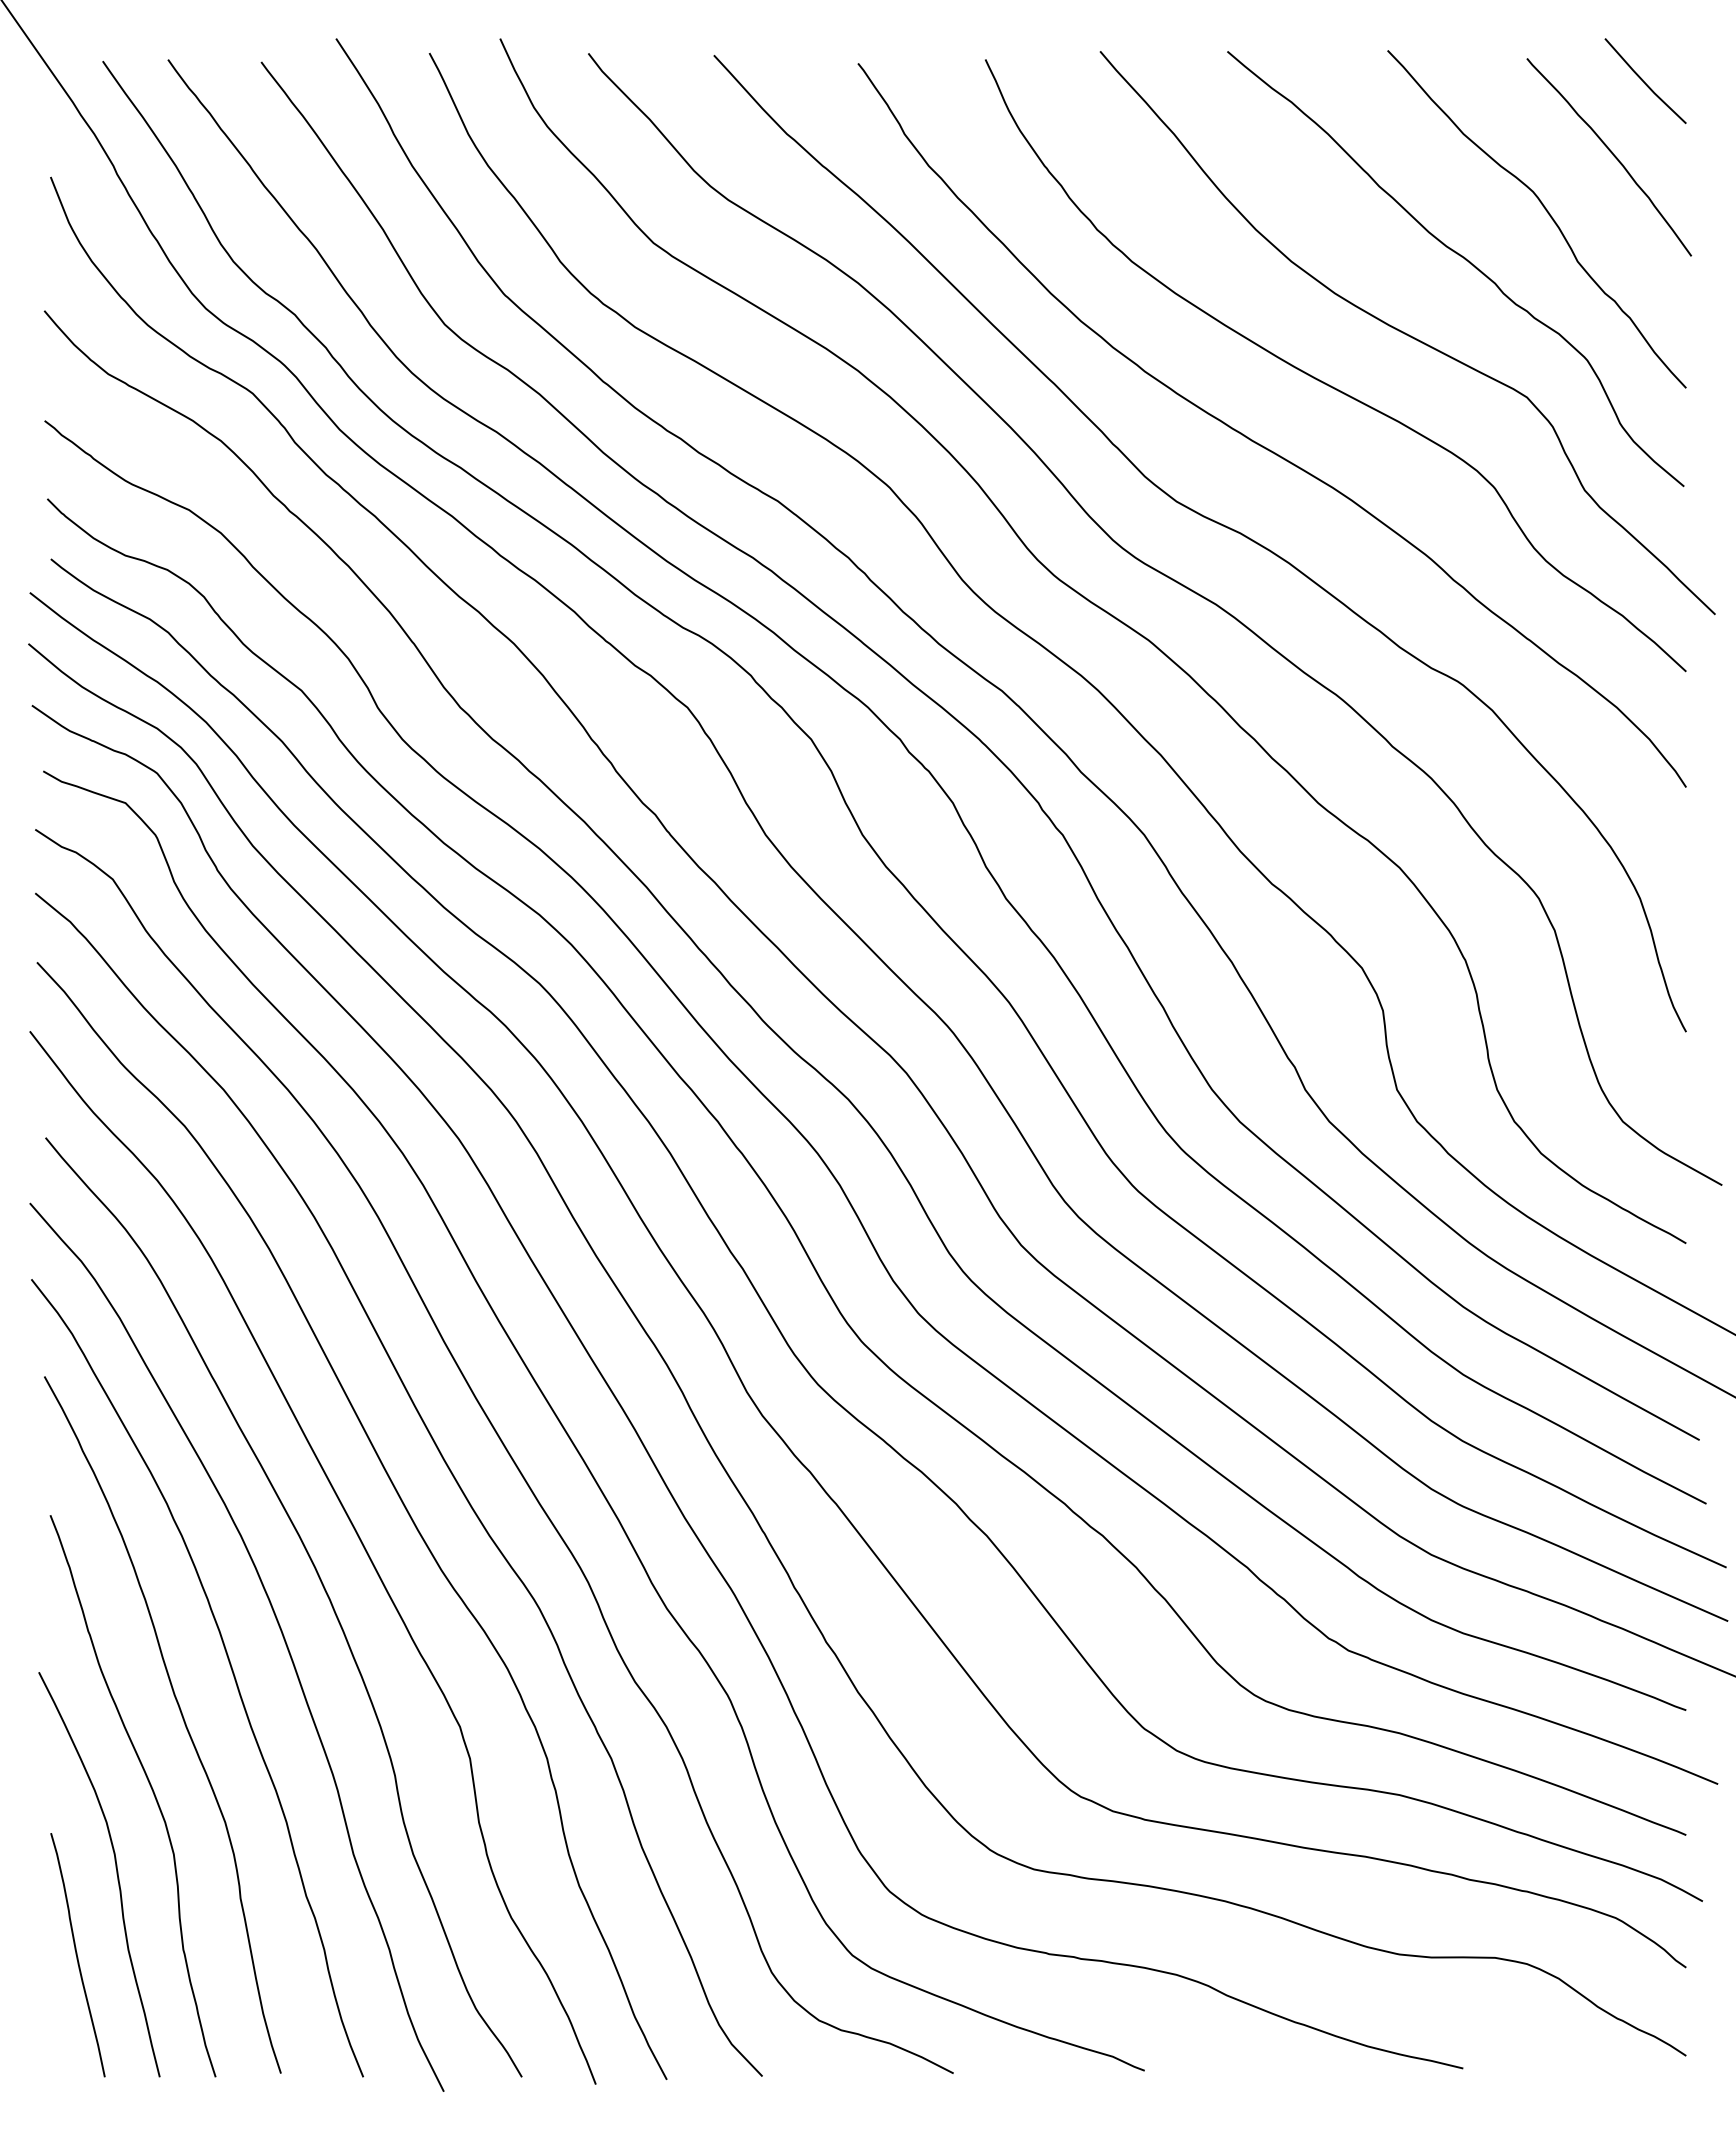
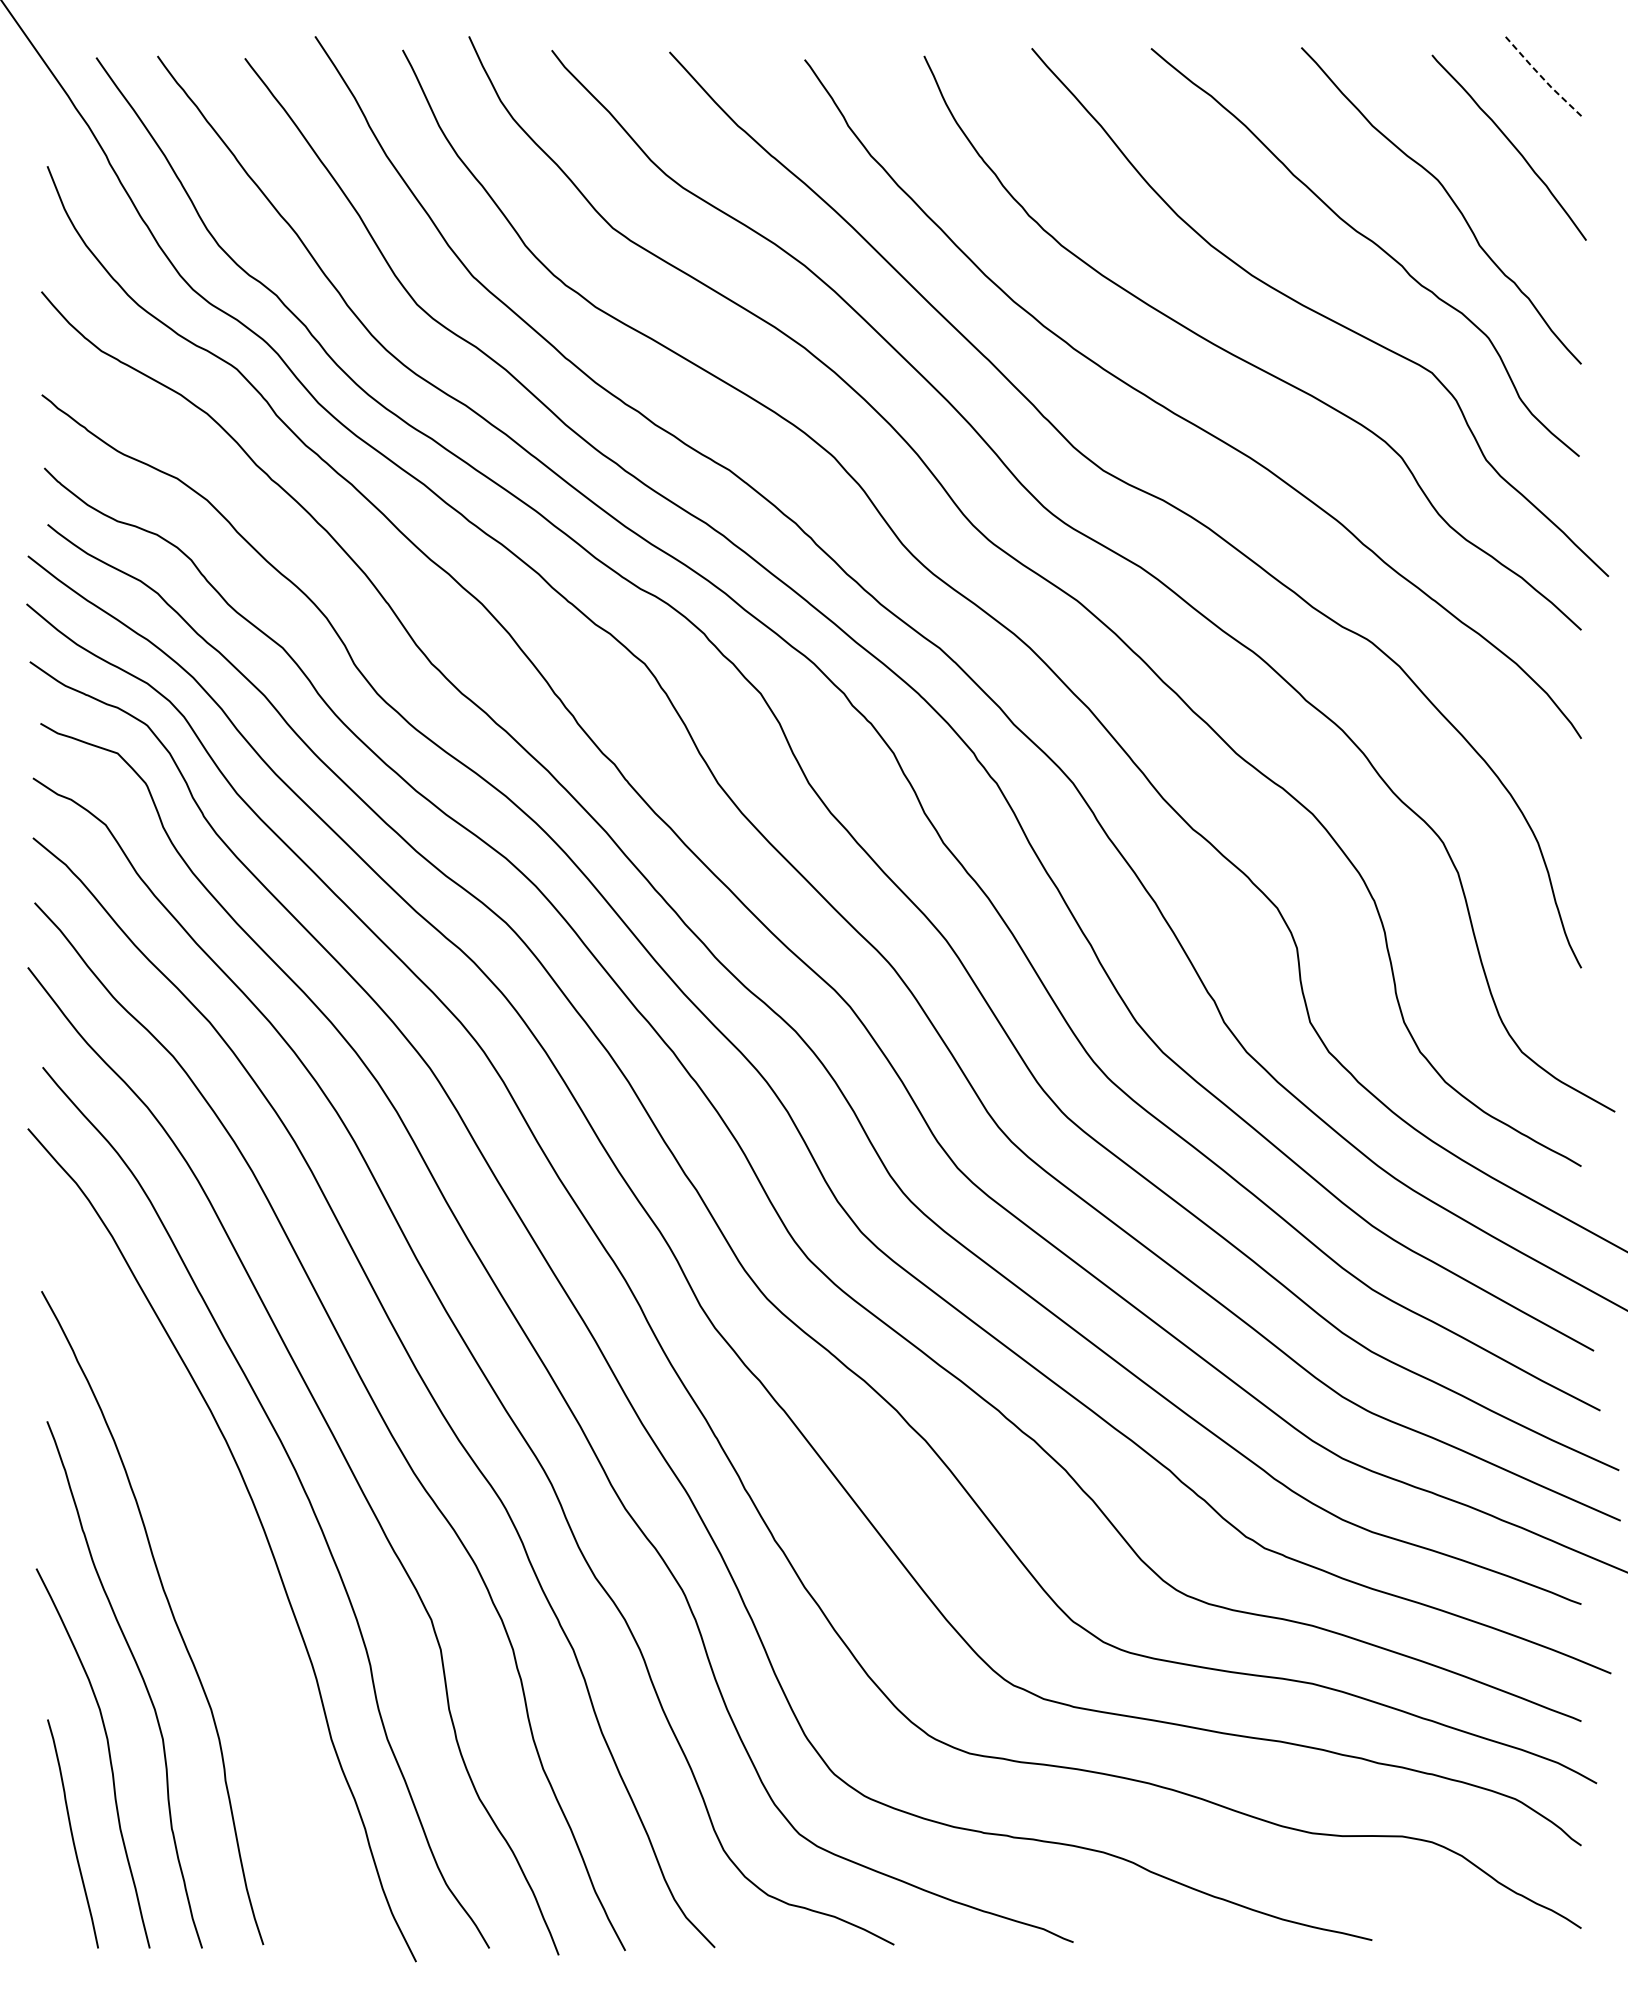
line: (1644, 82) -> (1542, 77), solid -> dashed
curve: (230, 1668) -> (216, 1565), removed

